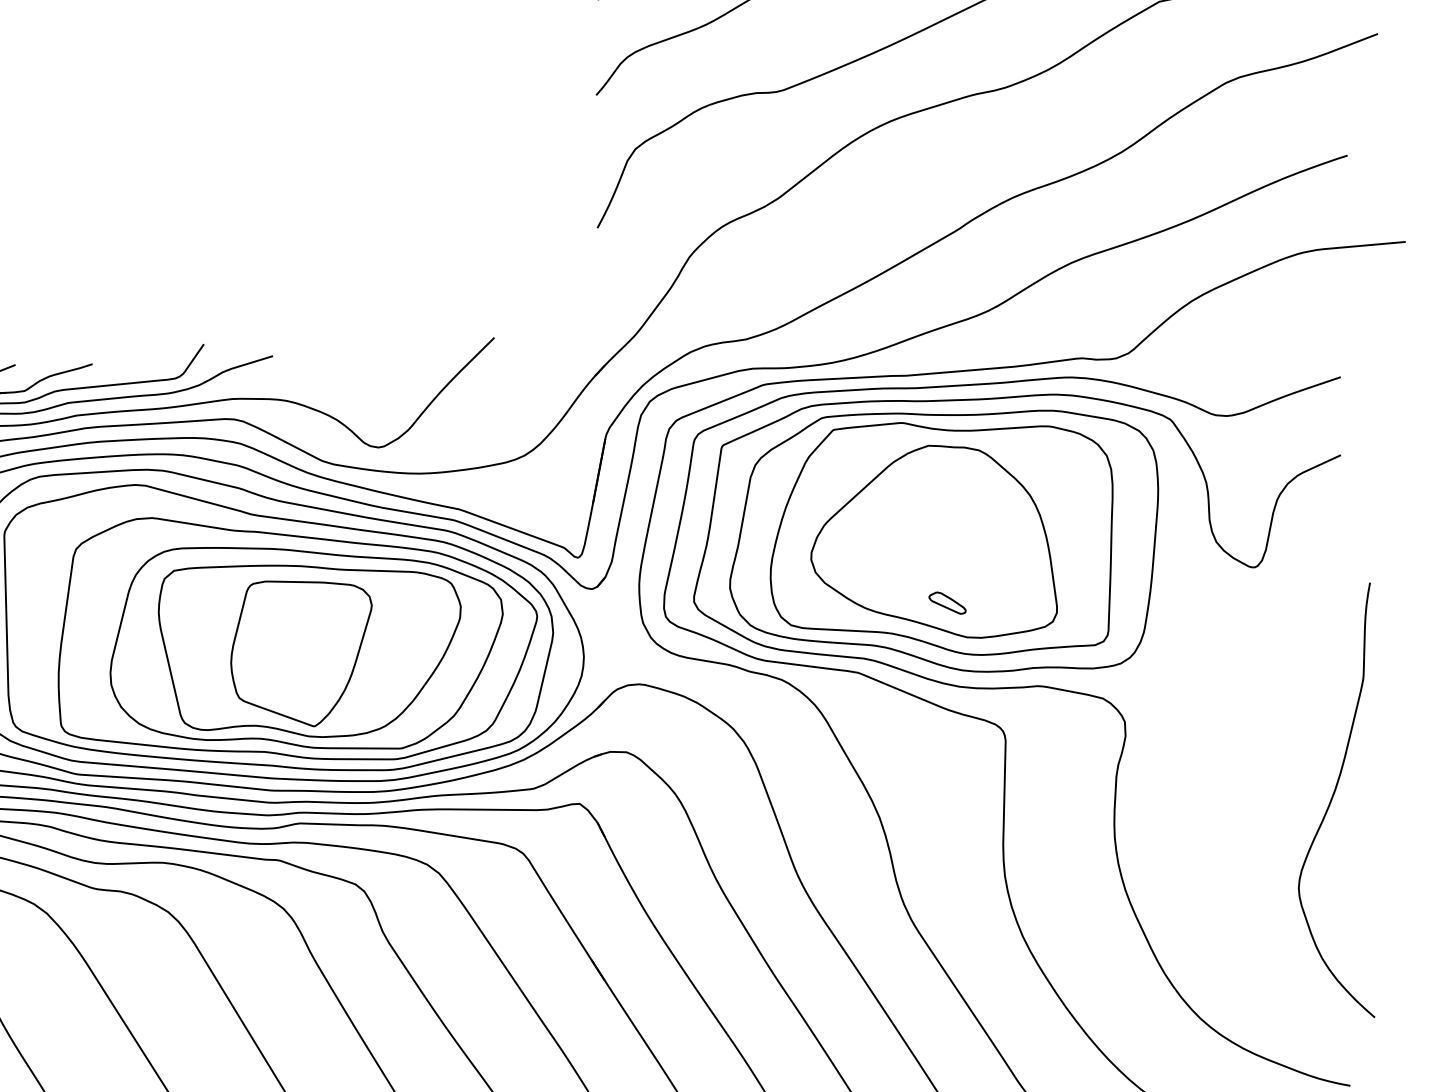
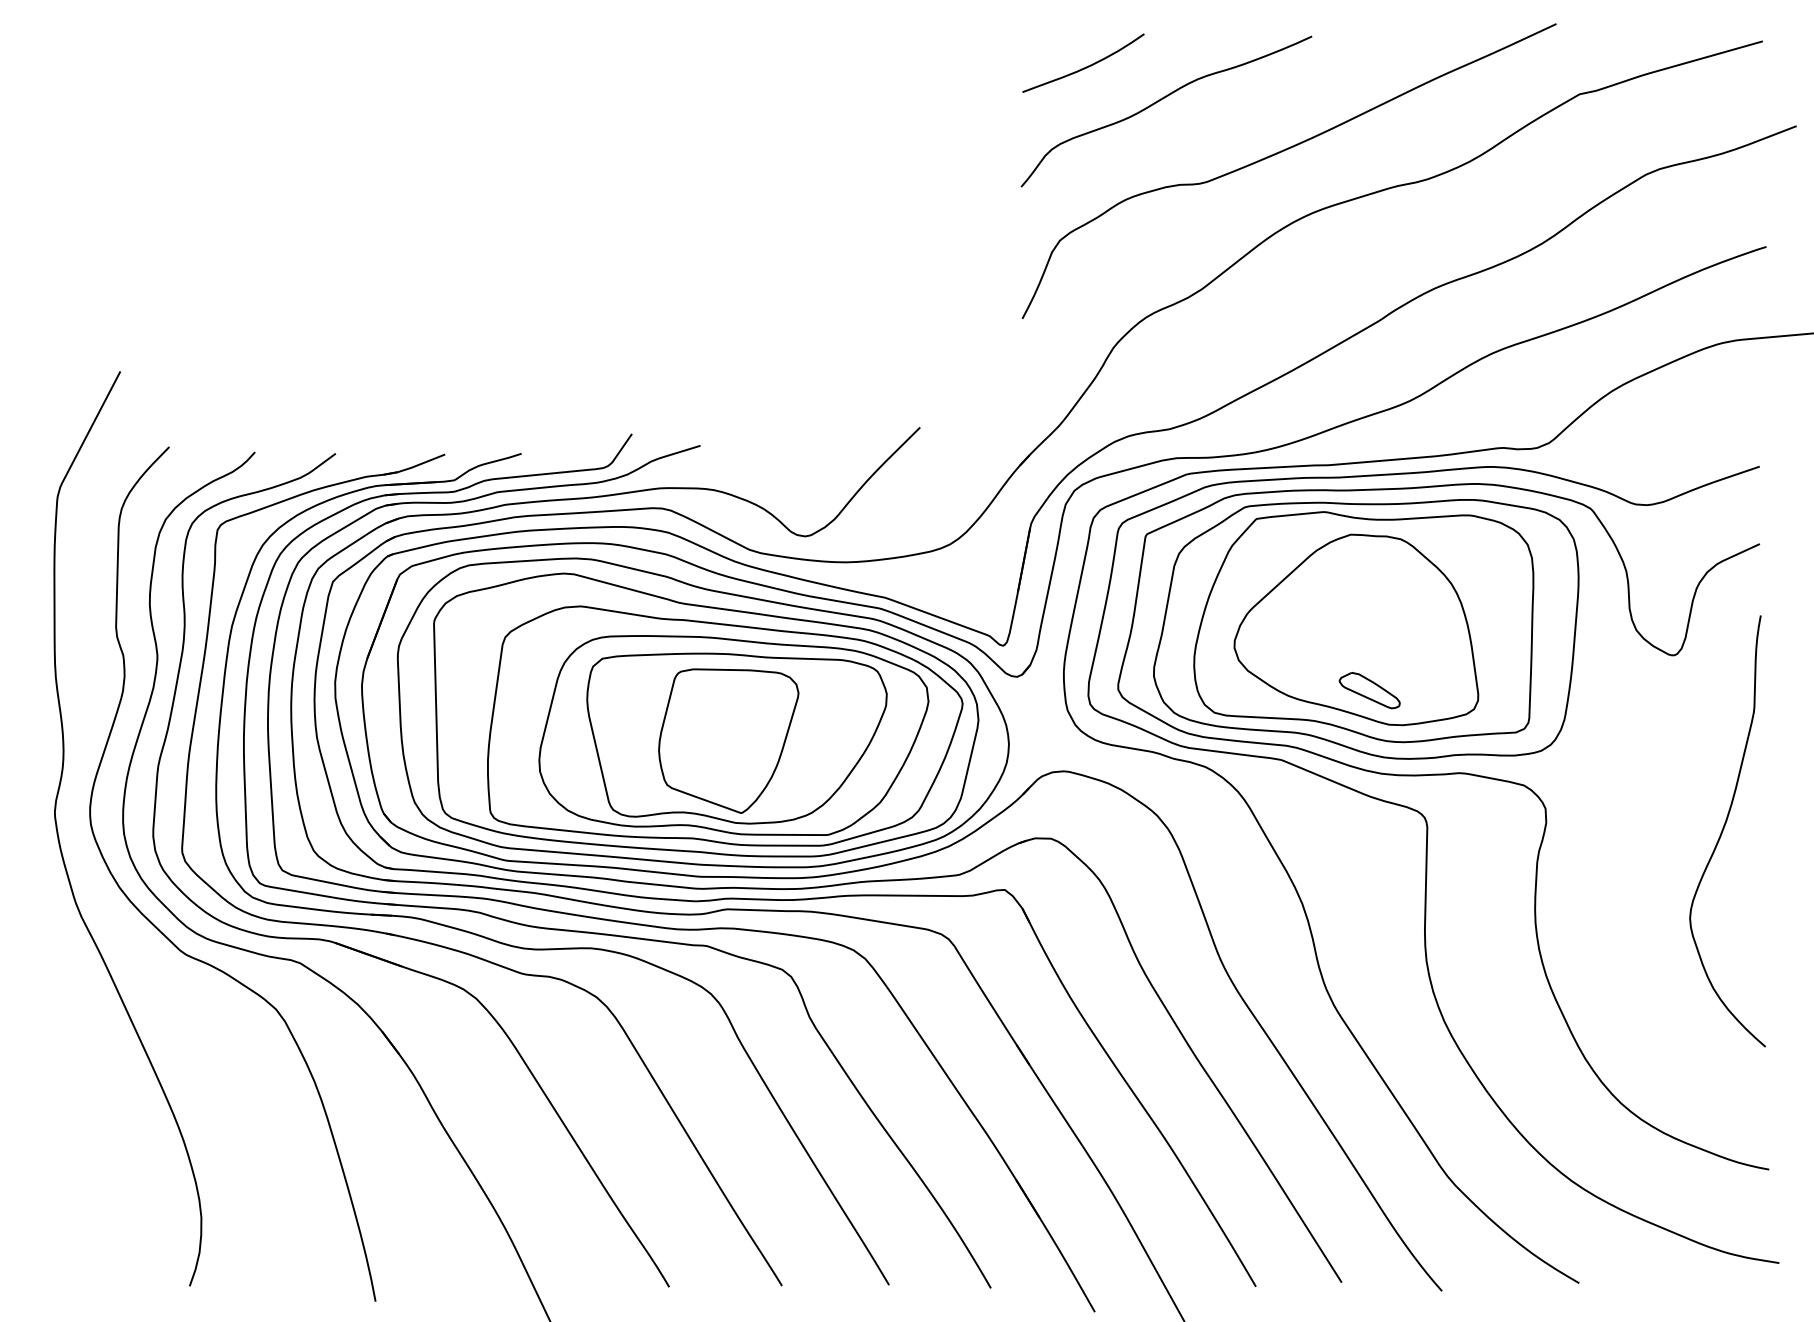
part: (947, 602) -> (1369, 690), size x1.67
curve: (1332, 800) -> (1723, 831), moved

